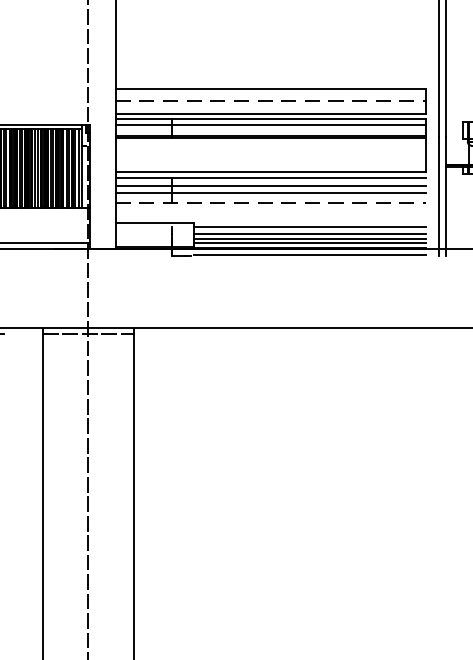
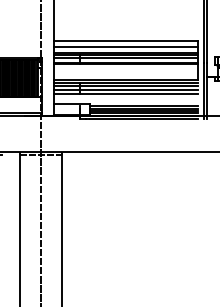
line: (271, 100) -> (126, 46), dashed -> solid
line: (271, 203) -> (126, 94), dashed -> solid

